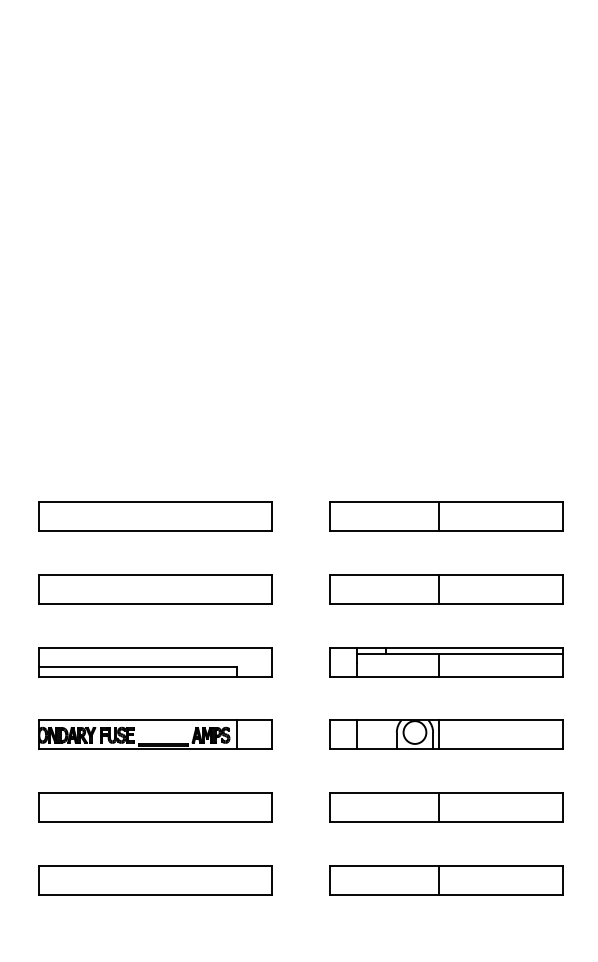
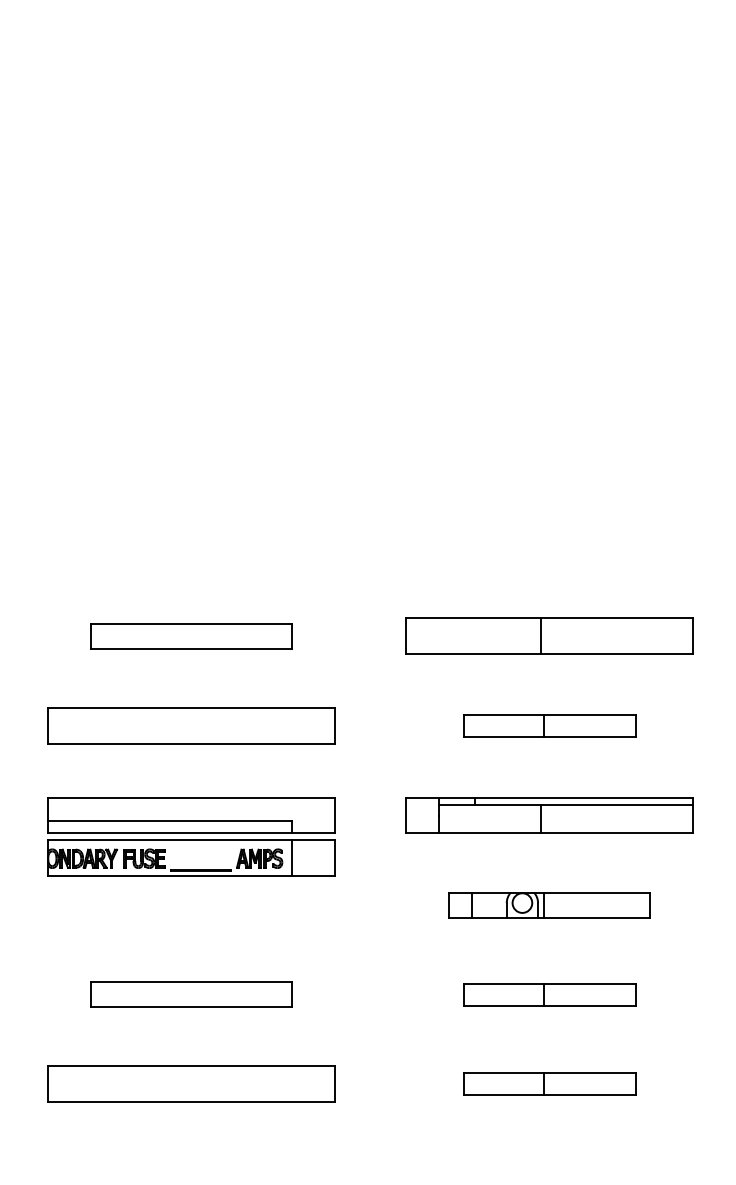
part: (155, 515) -> (191, 635), size x0.7
part: (446, 588) -> (549, 725), size x0.6
part: (155, 734) -> (191, 857), moved
part: (446, 734) -> (549, 904), size x0.7
part: (155, 807) -> (191, 994), size x0.7
part: (446, 807) -> (549, 994), size x0.6
part: (446, 879) -> (549, 1083), size x0.6

